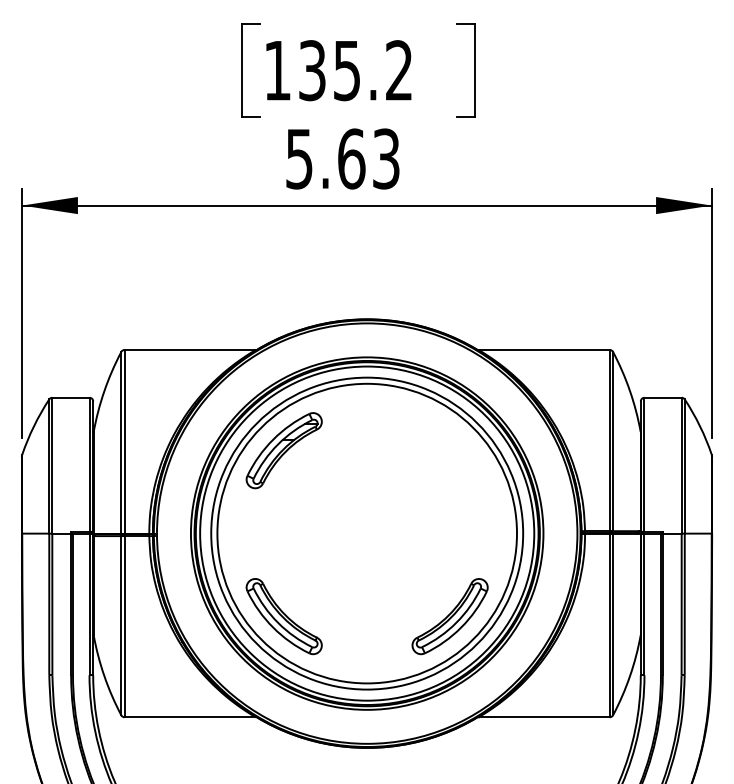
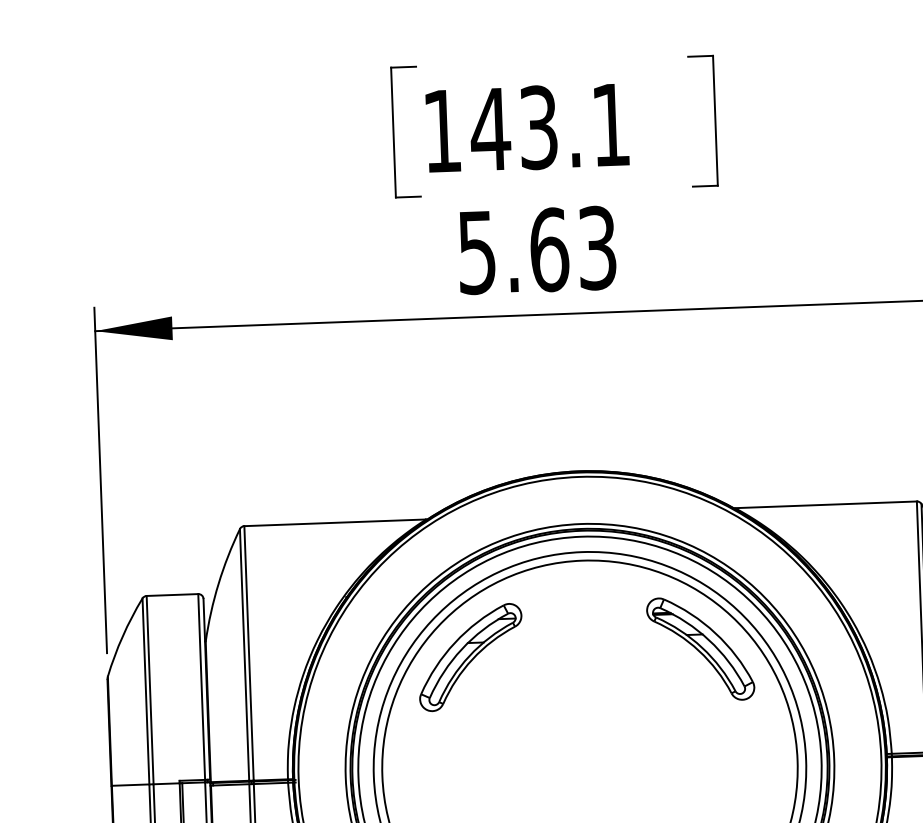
text: (354, 70) -> (548, 127), 135.2 -> 143.1
part: (449, 450) -> (699, 648), added

